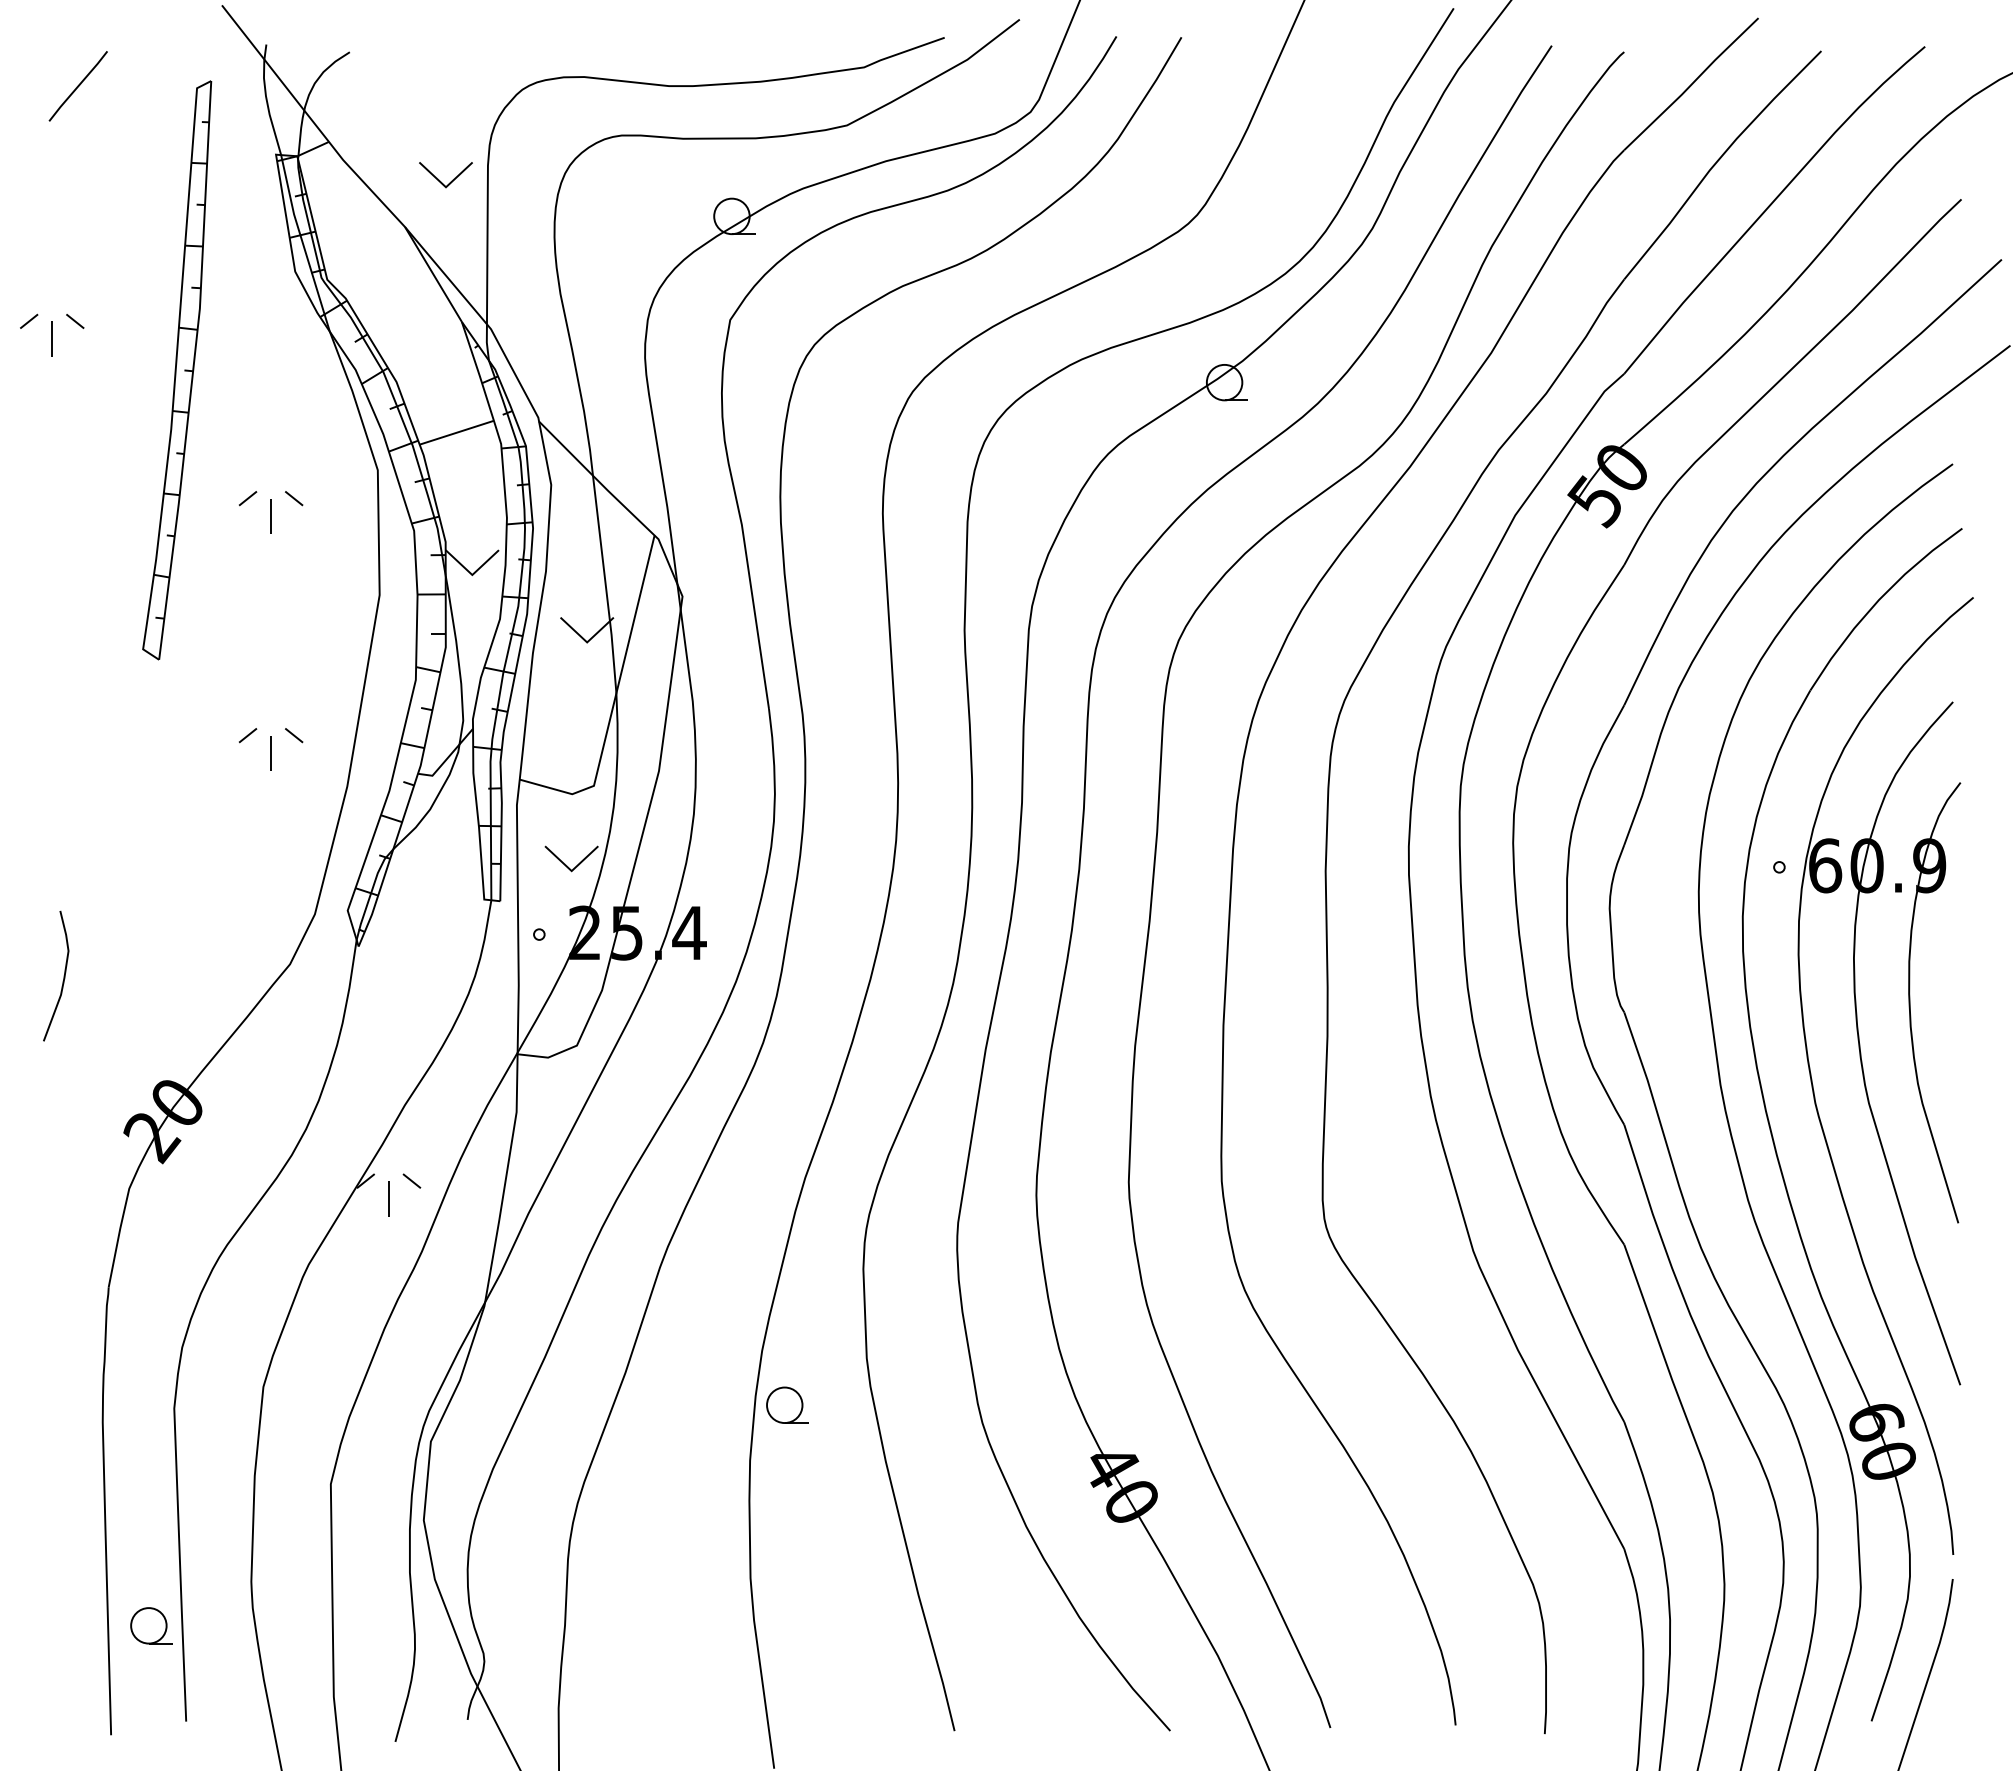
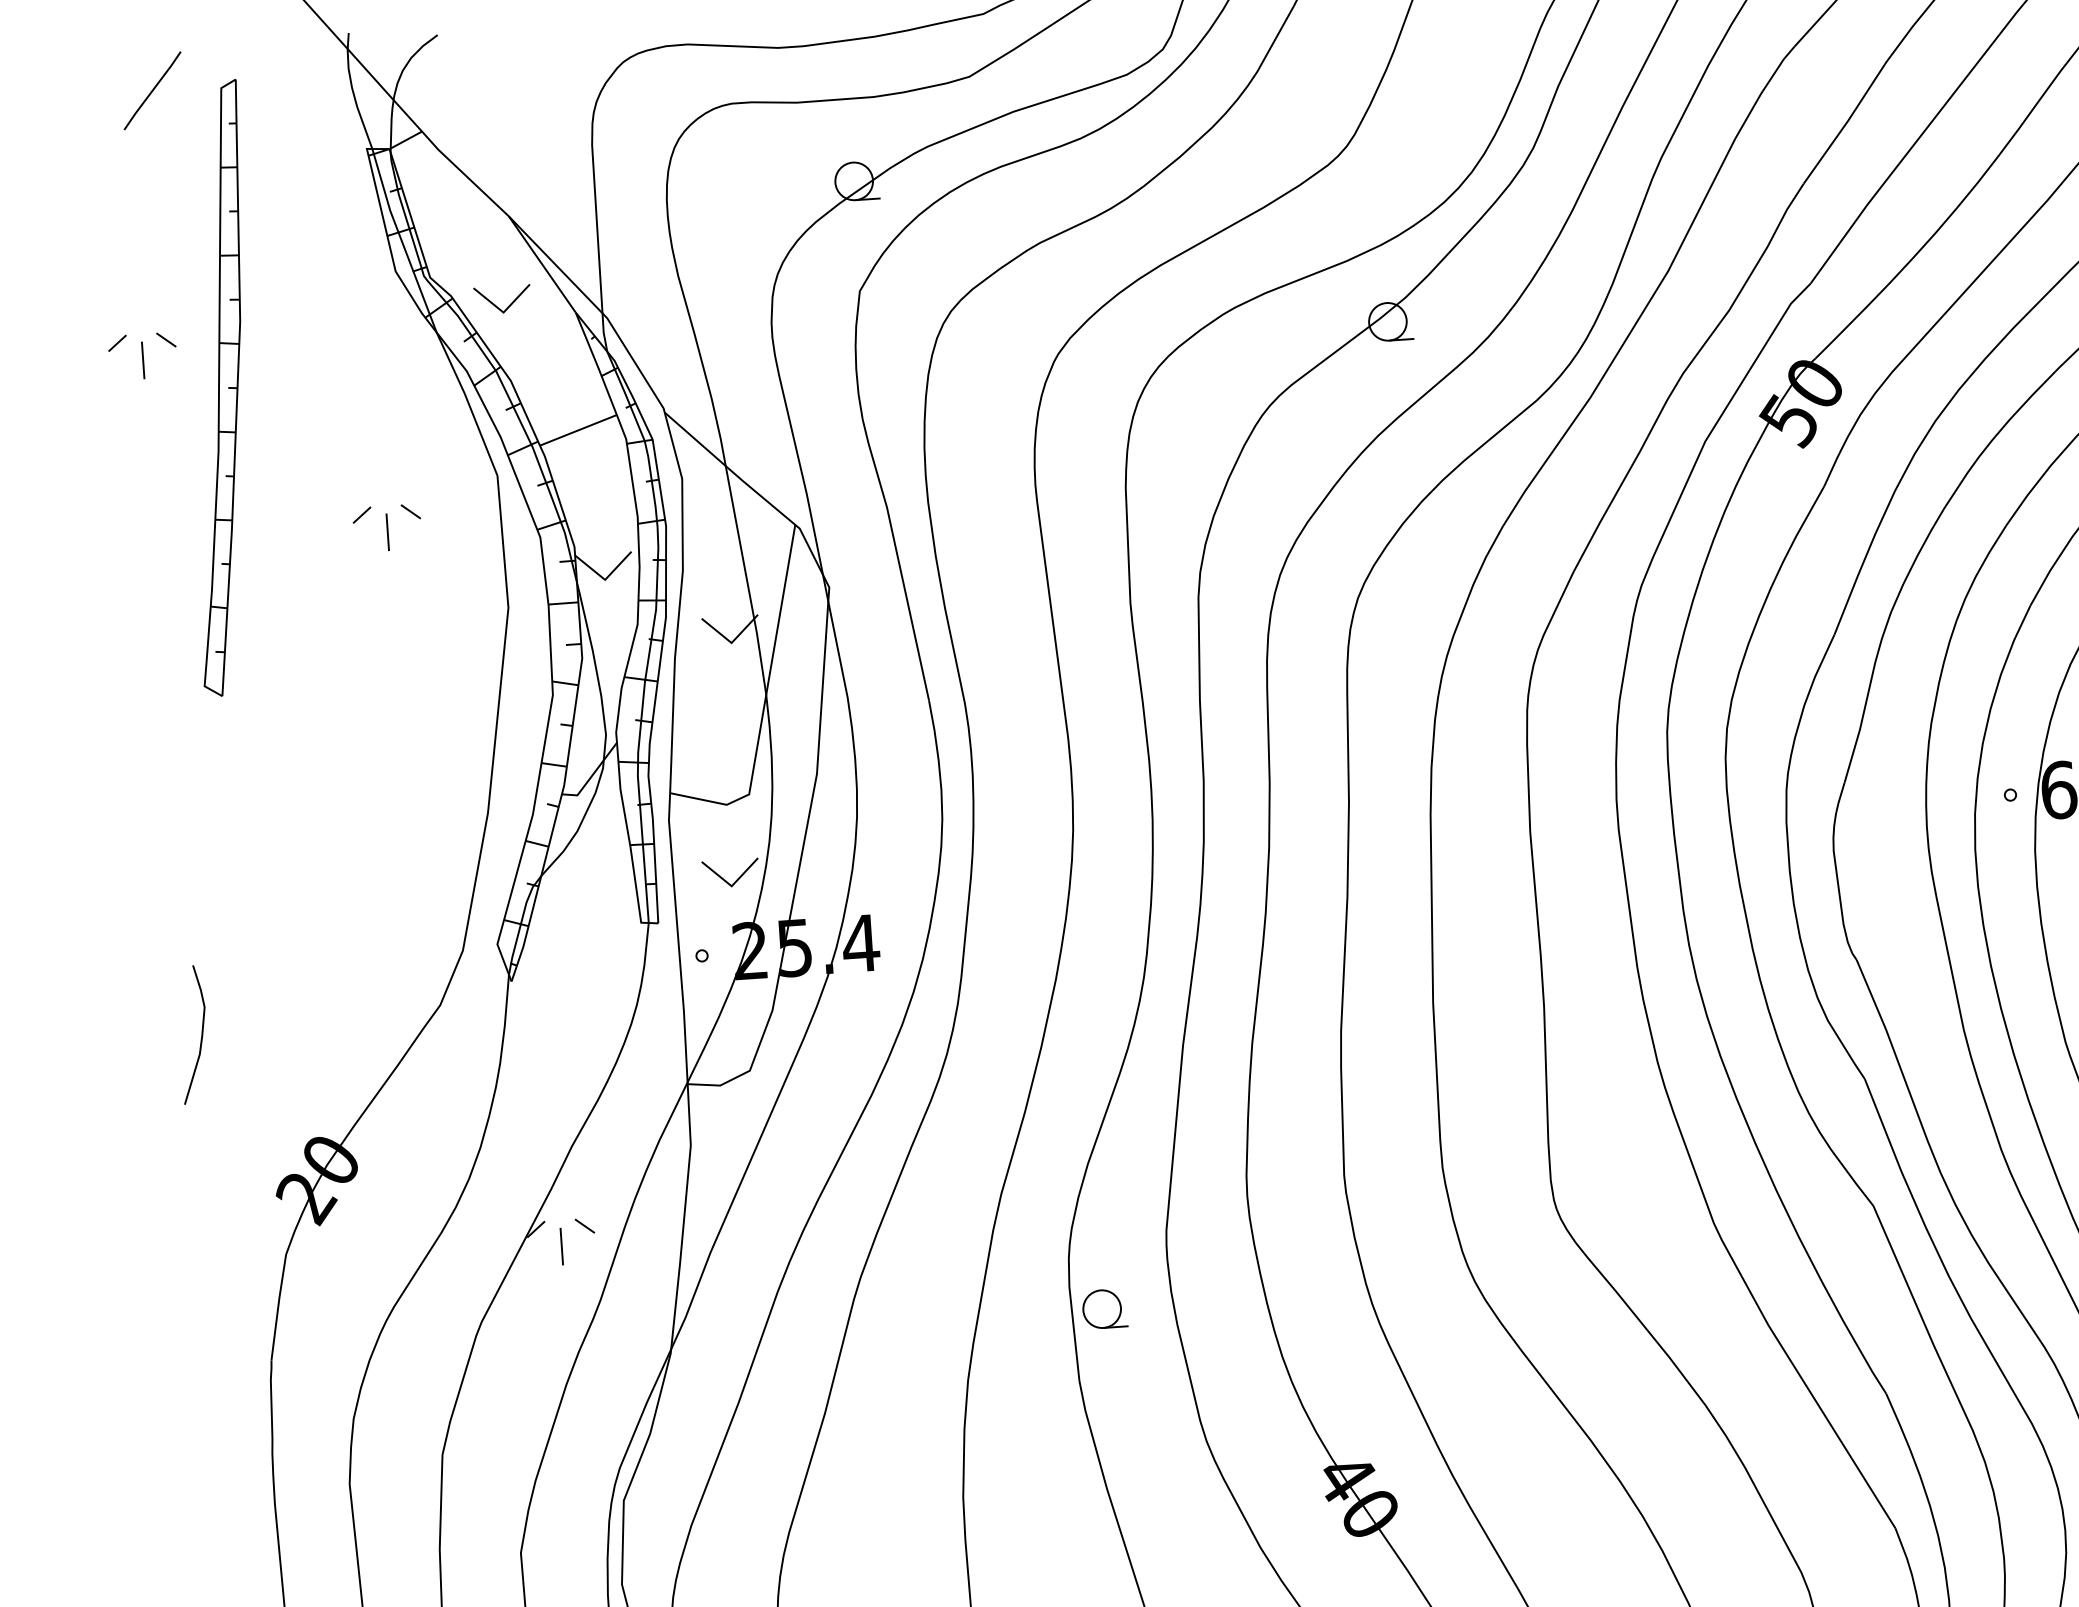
part: (440, 180) -> (497, 305), moved
part: (177, 370) -> (220, 388), moved
part: (271, 749) -> (405, 779), removed
part: (787, 1404) -> (1105, 1308), moved

